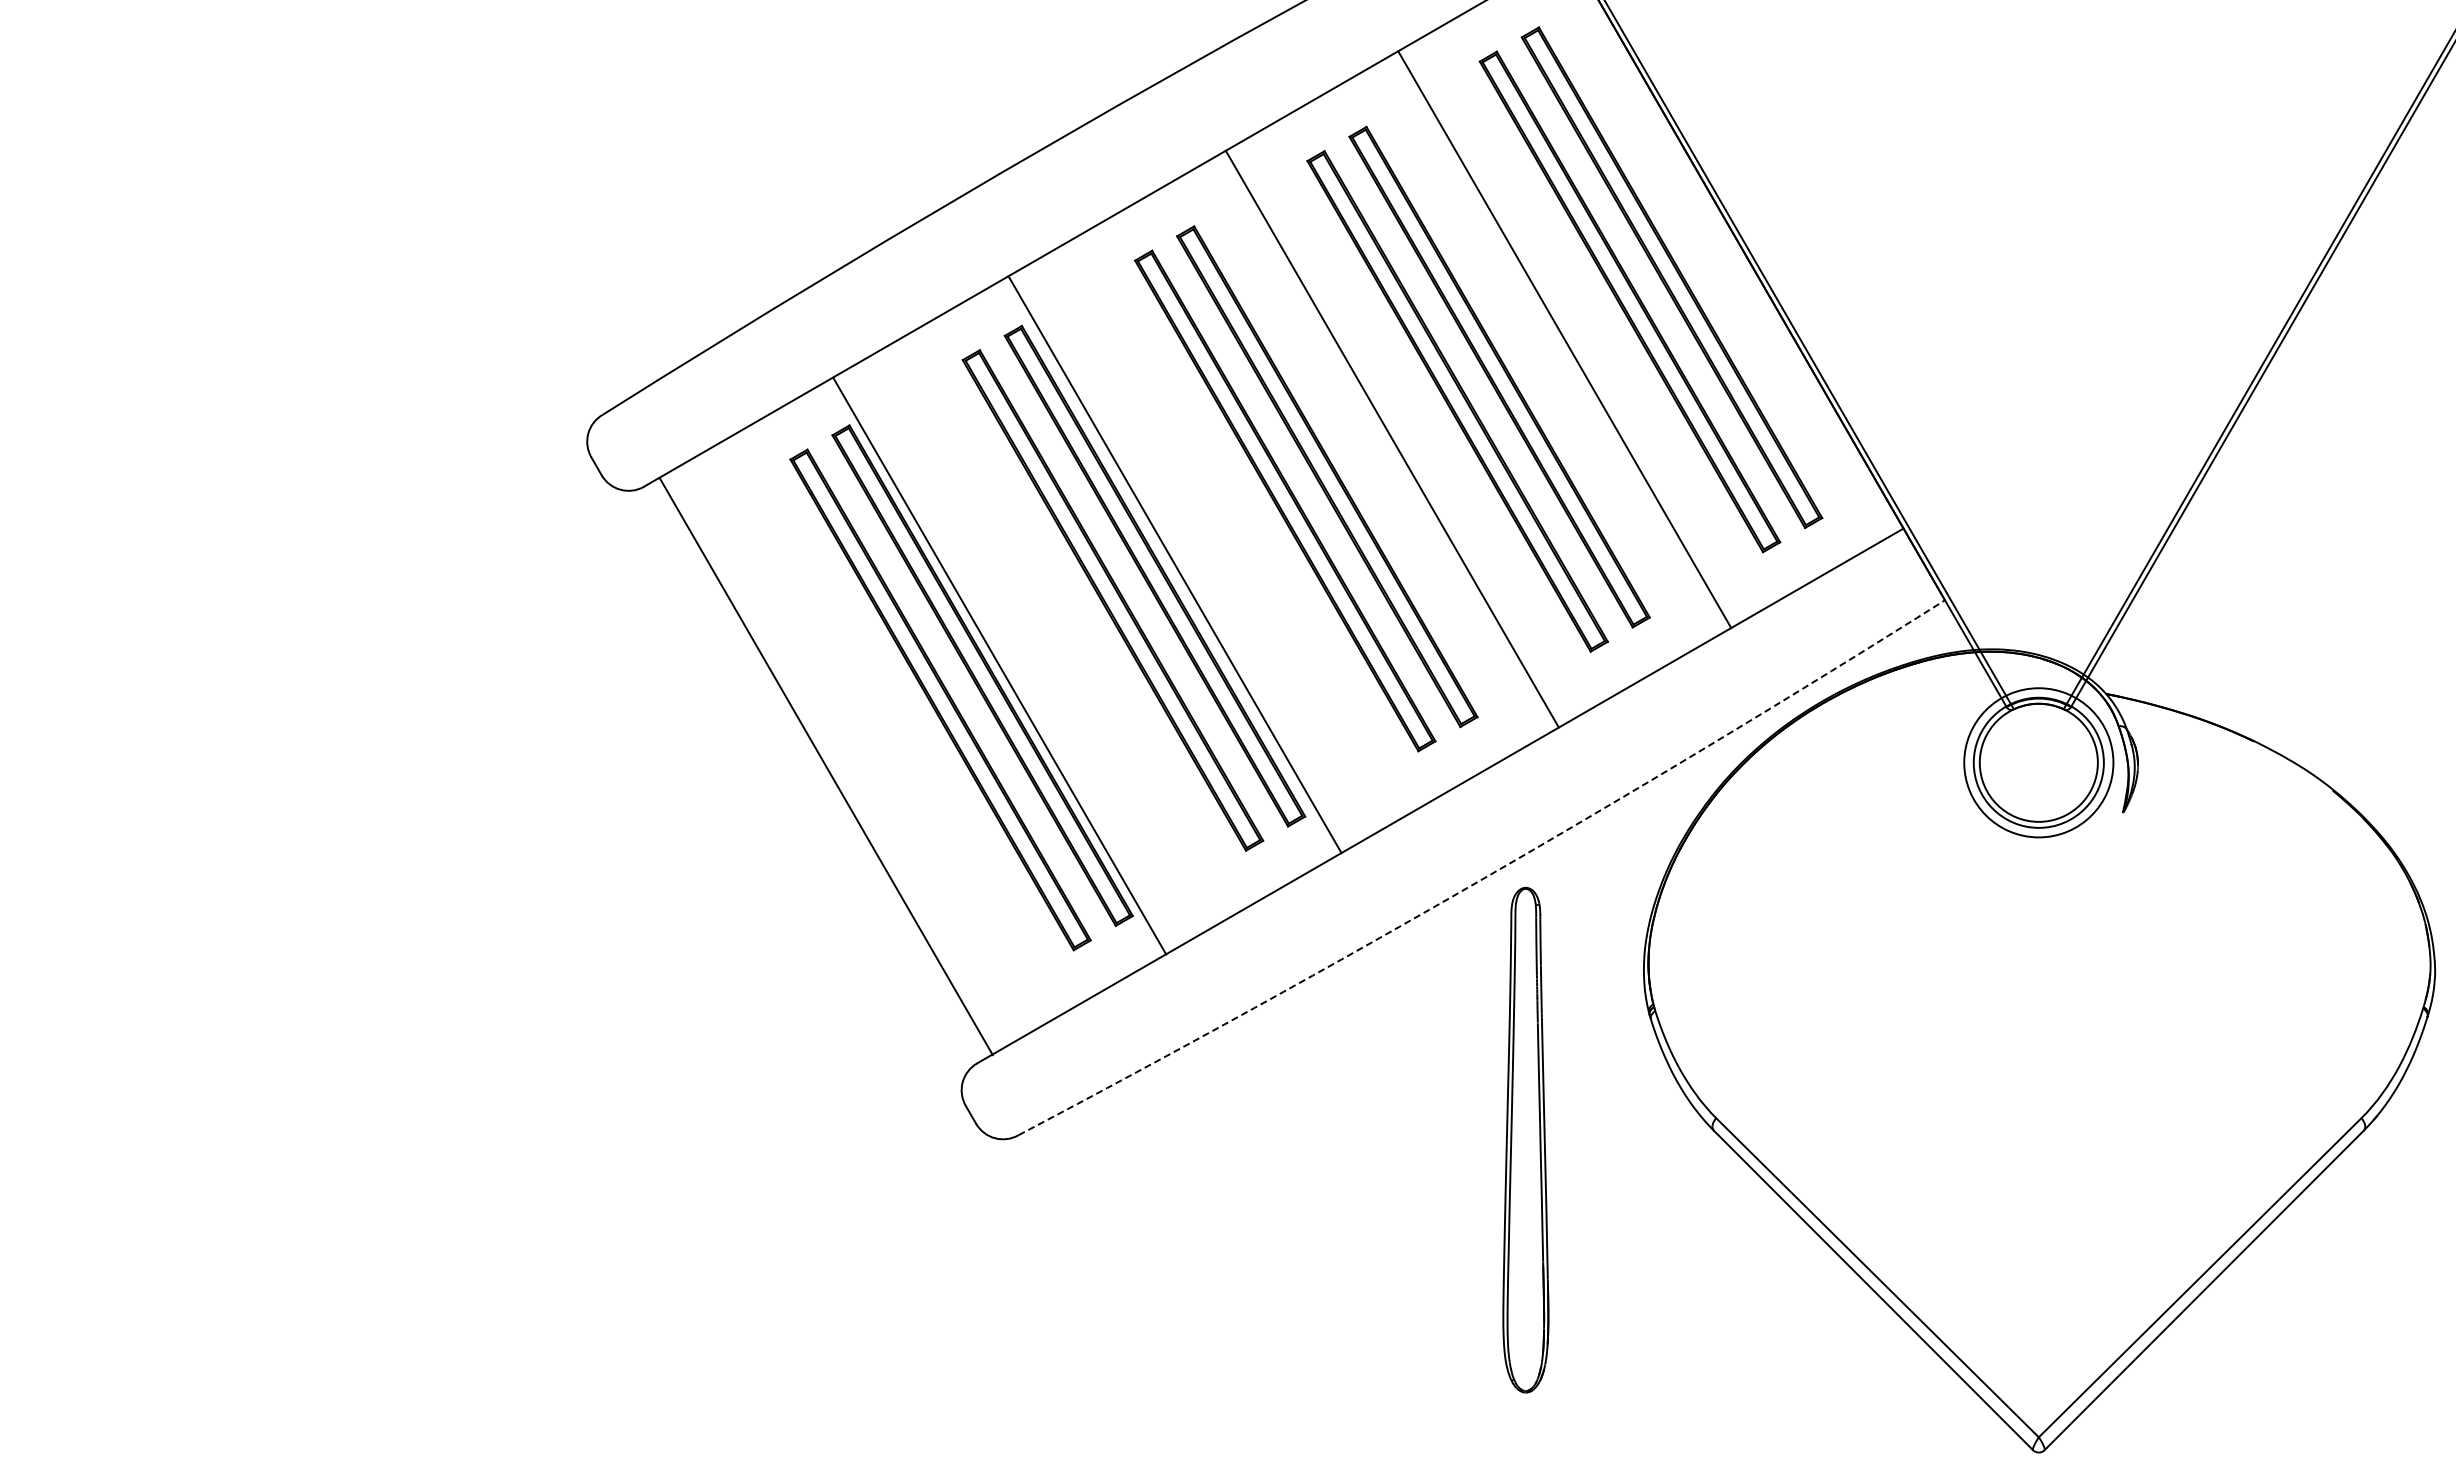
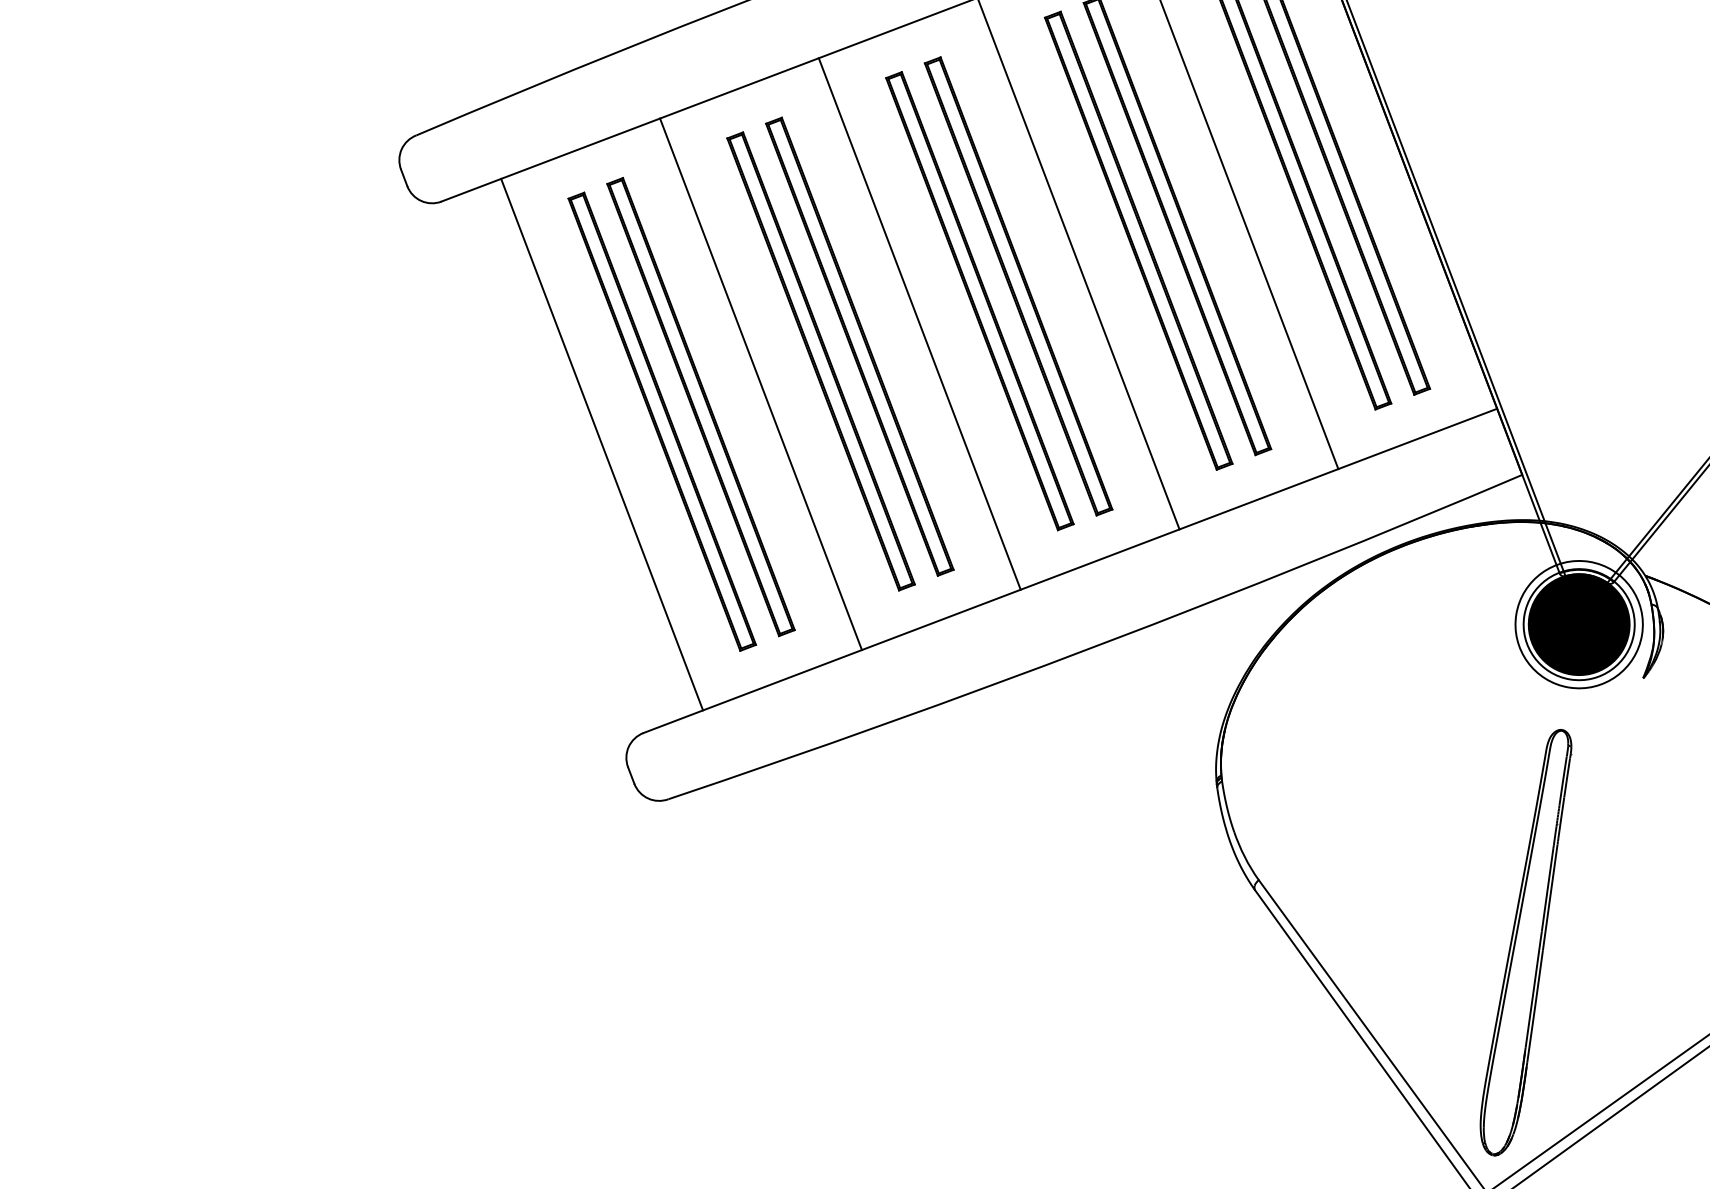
line: (1174, 564) -> (919, 323), moved
line: (999, 665) -> (760, 383), moved
fill: (2038, 762) -> (1578, 624), added
line: (825, 766) -> (601, 444), moved
arc: (1486, 876) -> (1098, 645), dashed -> solid
part: (1525, 1139) -> (1527, 942), moved

